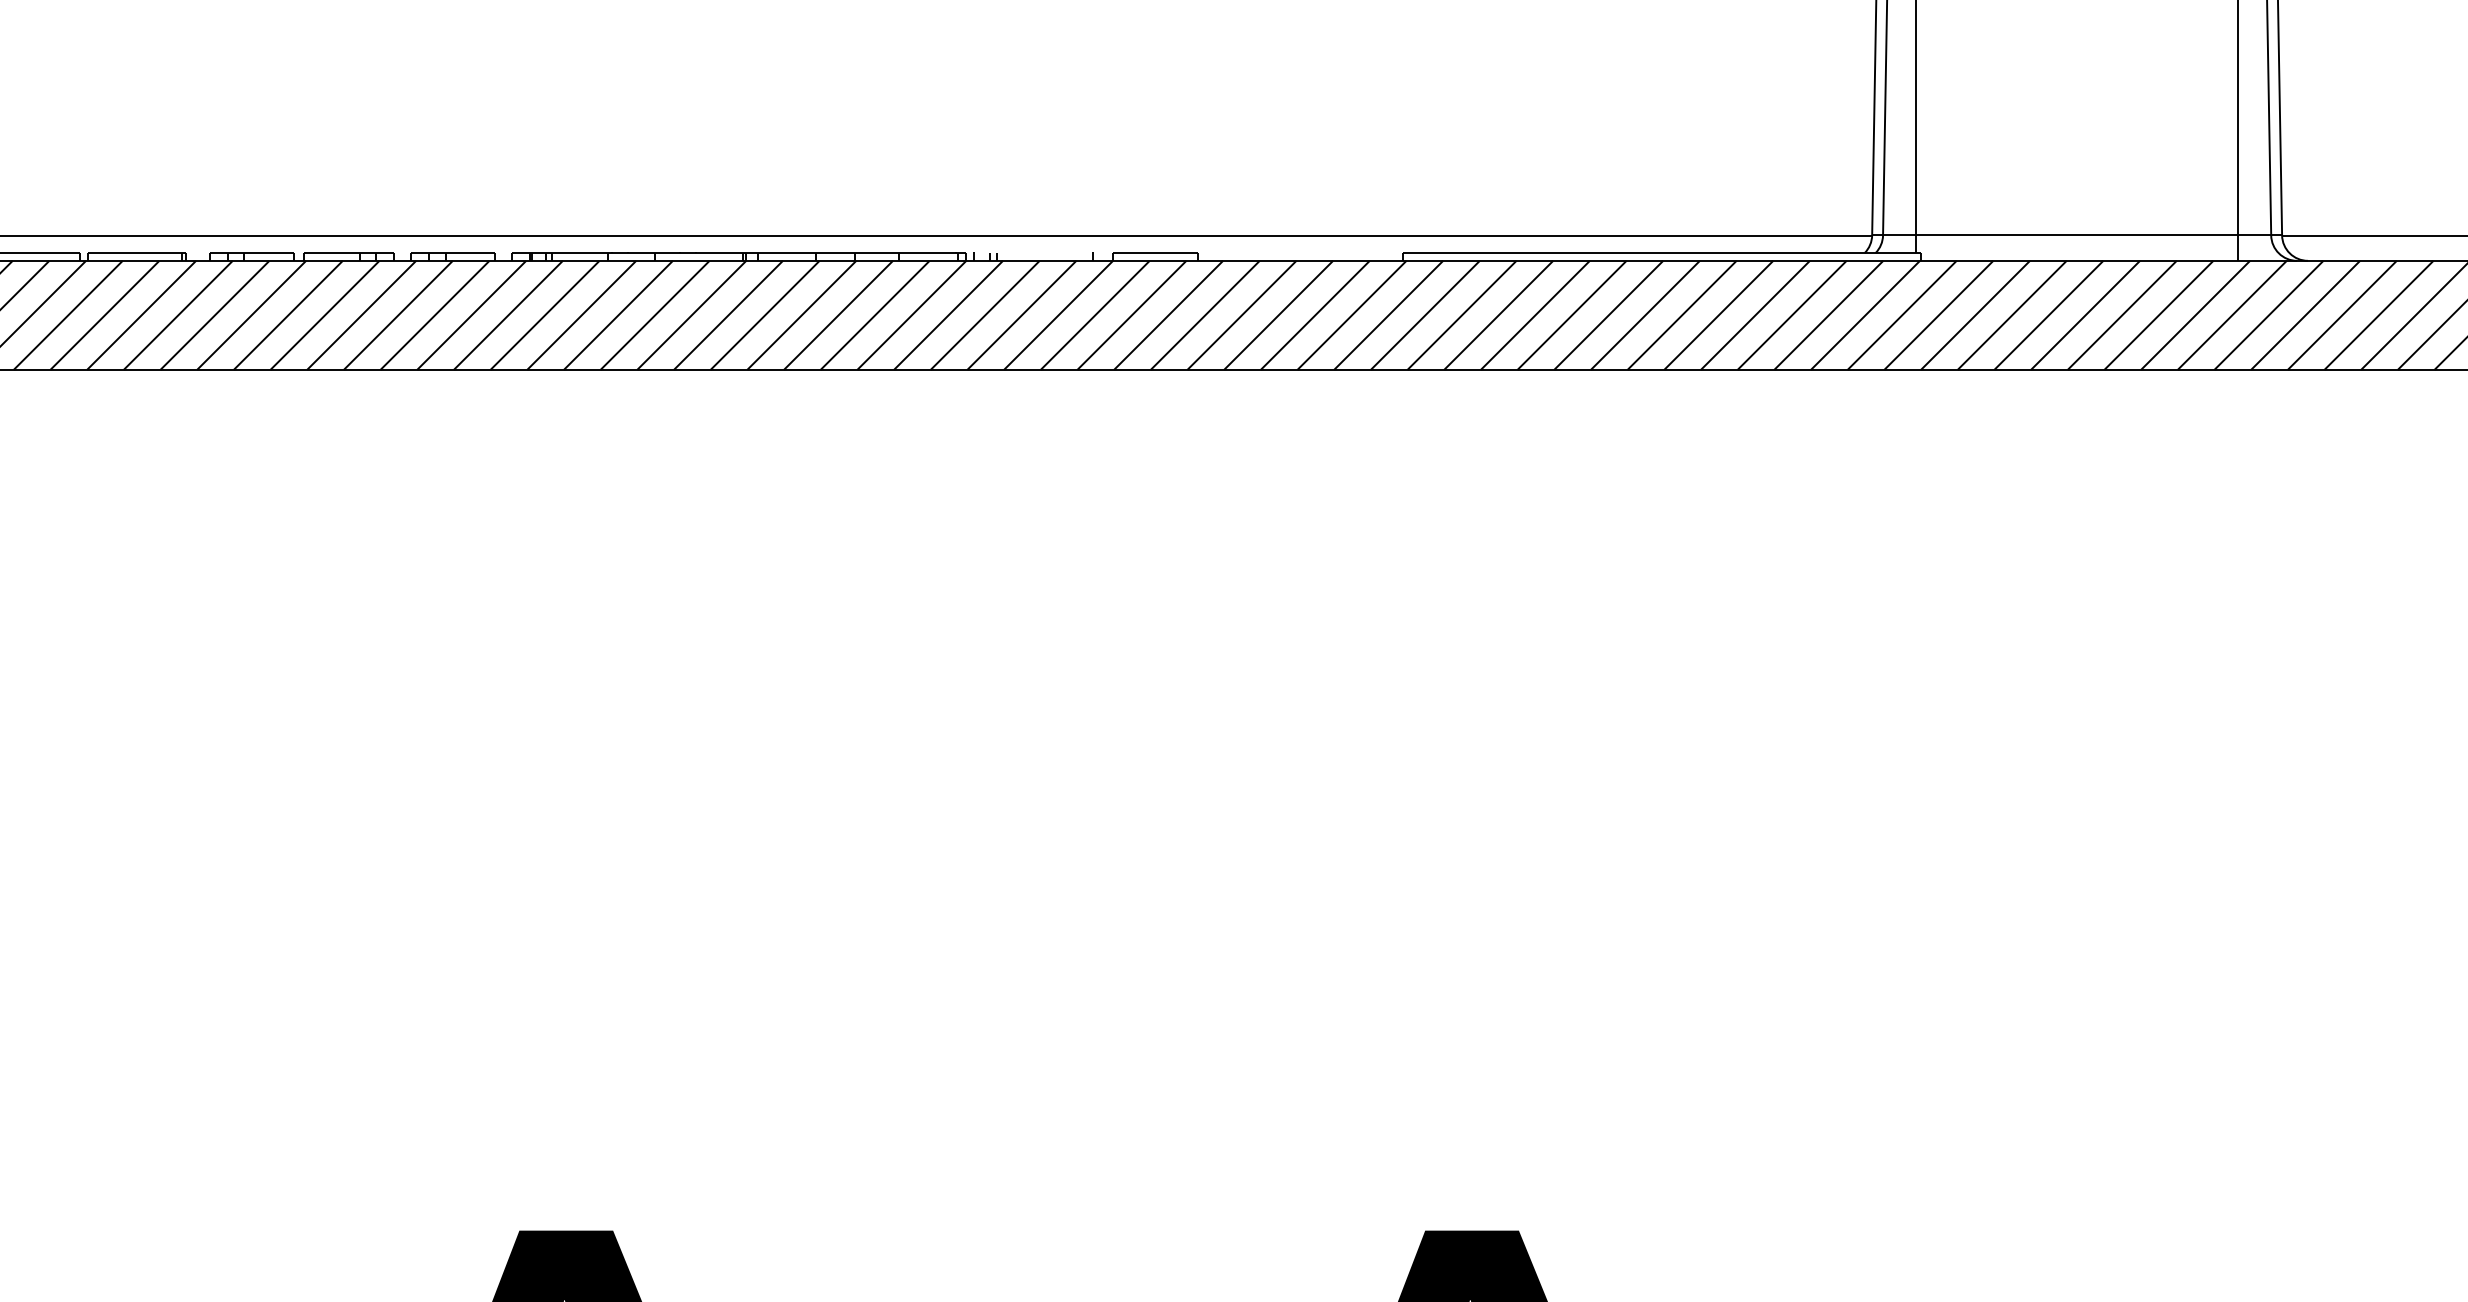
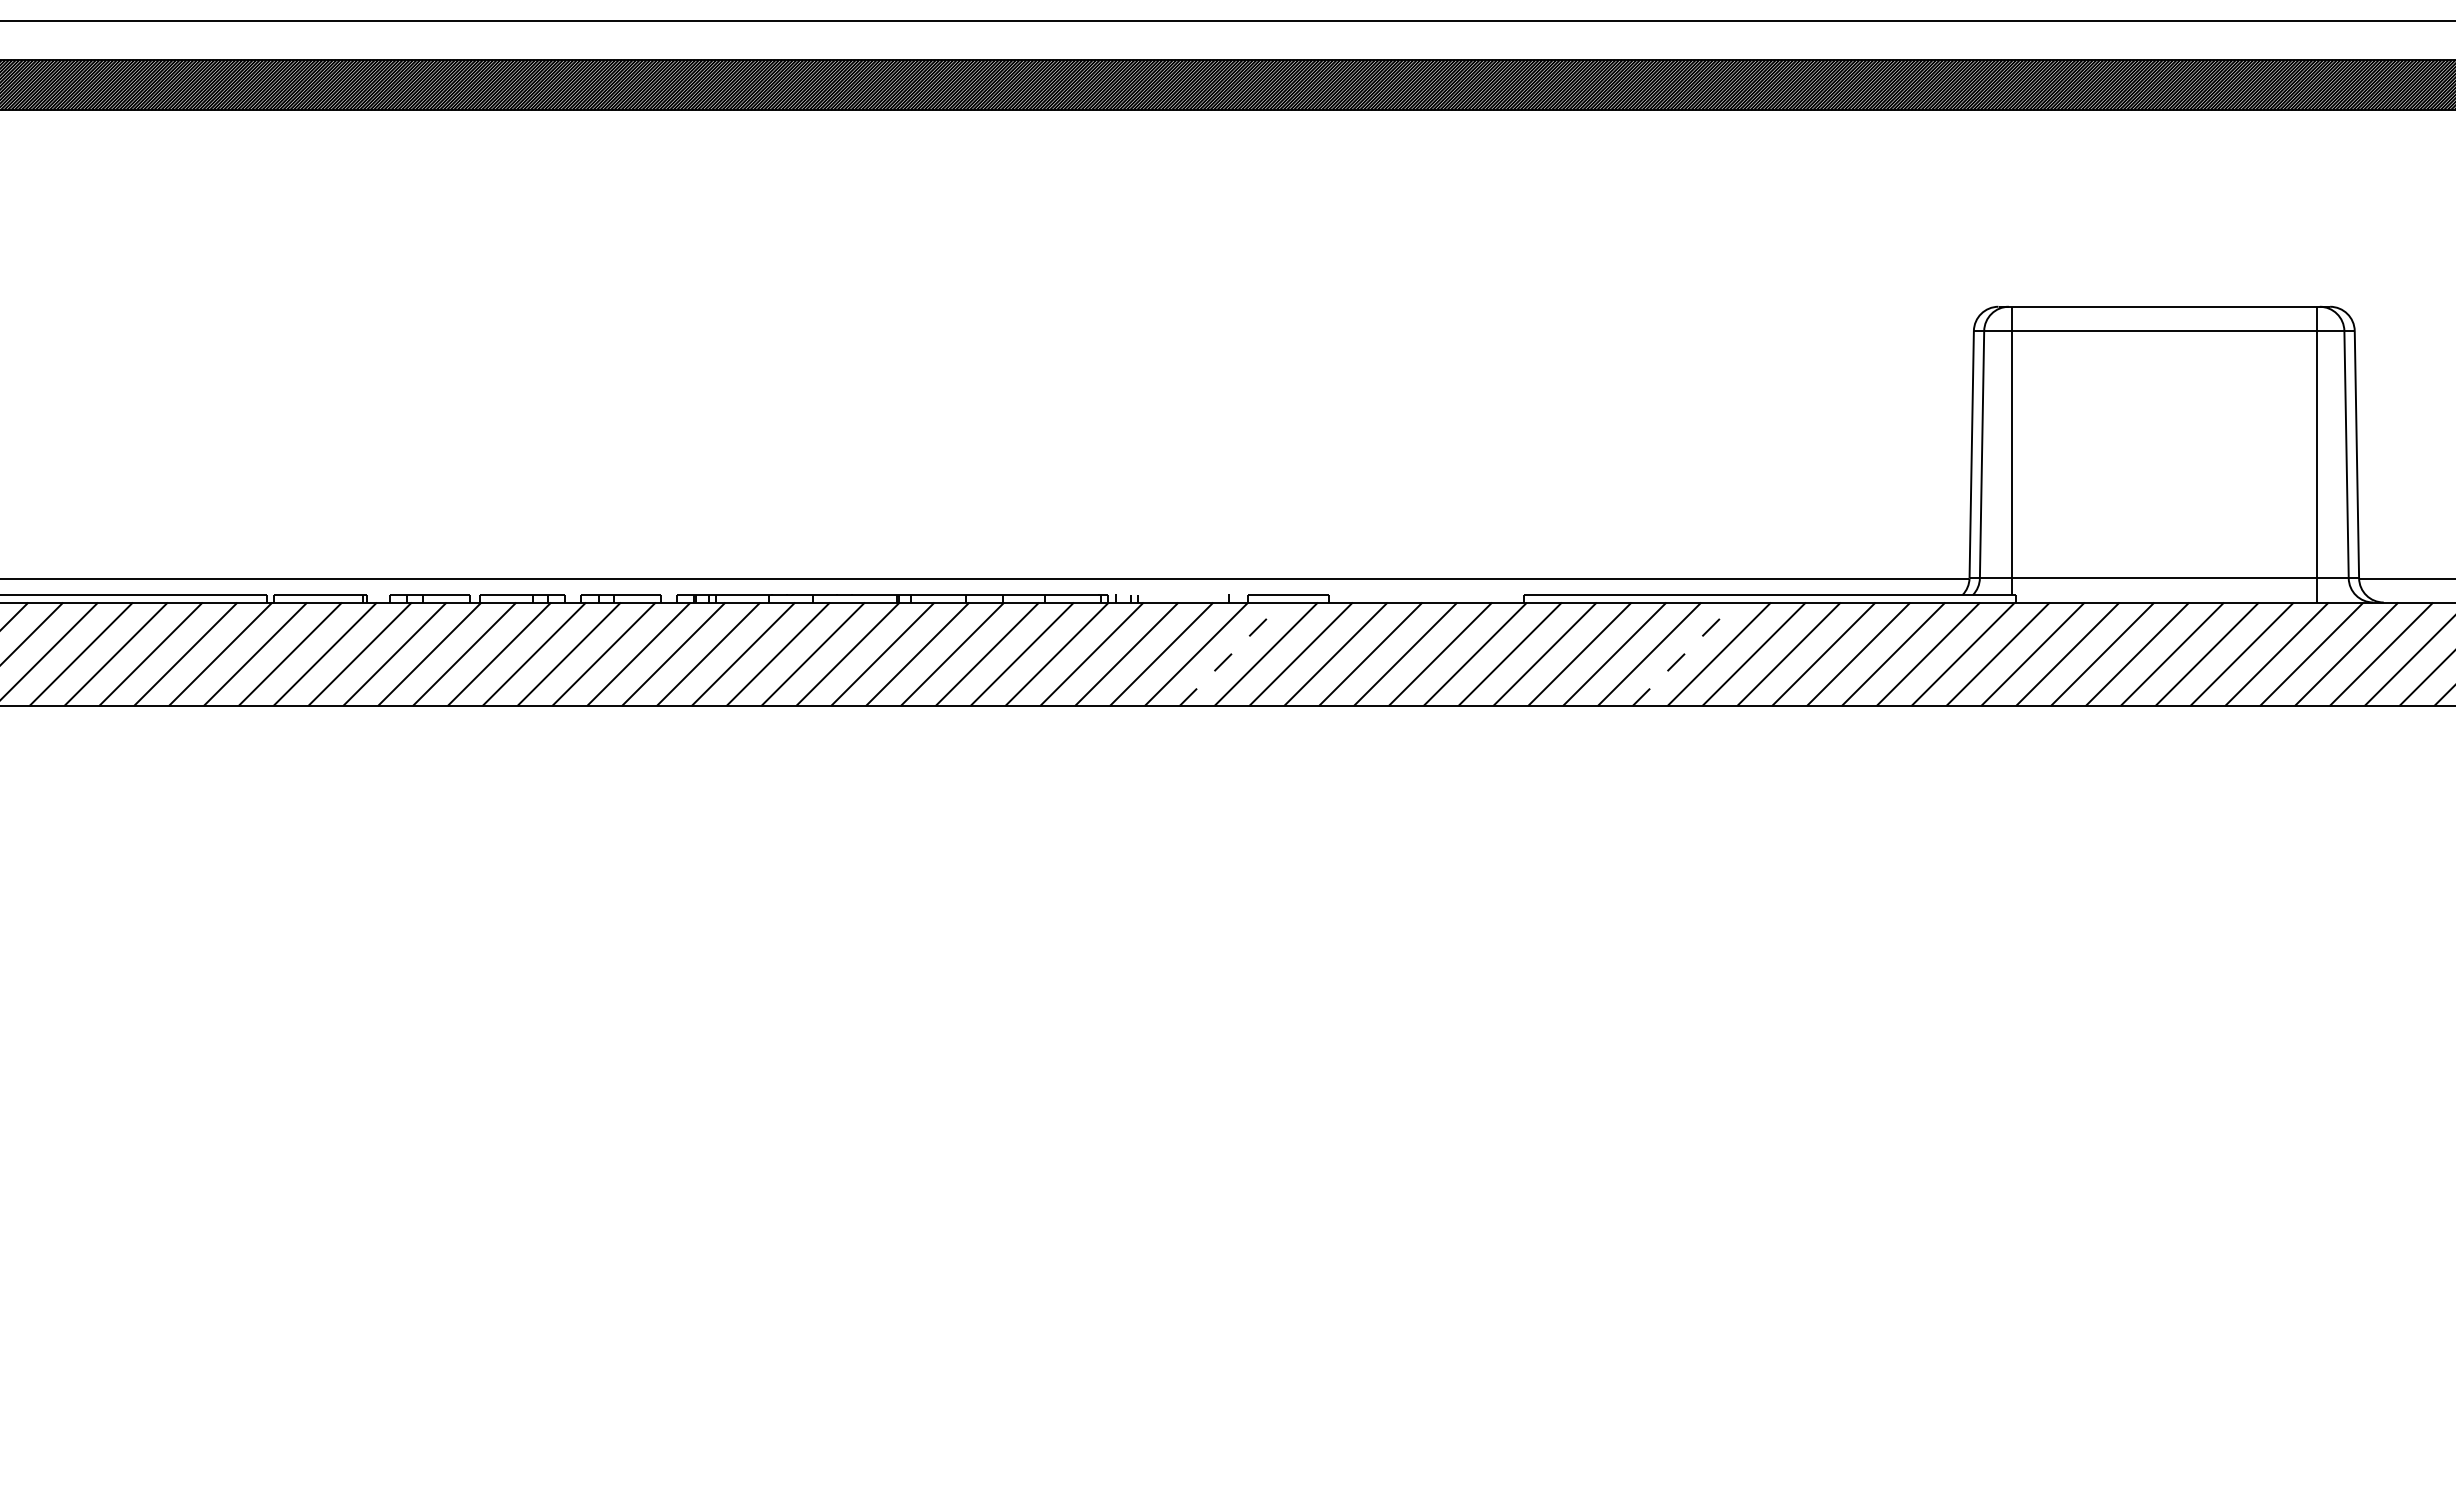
line: (1095, 314) -> (1231, 653), solid -> dashed
line: (1572, 314) -> (1684, 653), solid -> dashed

